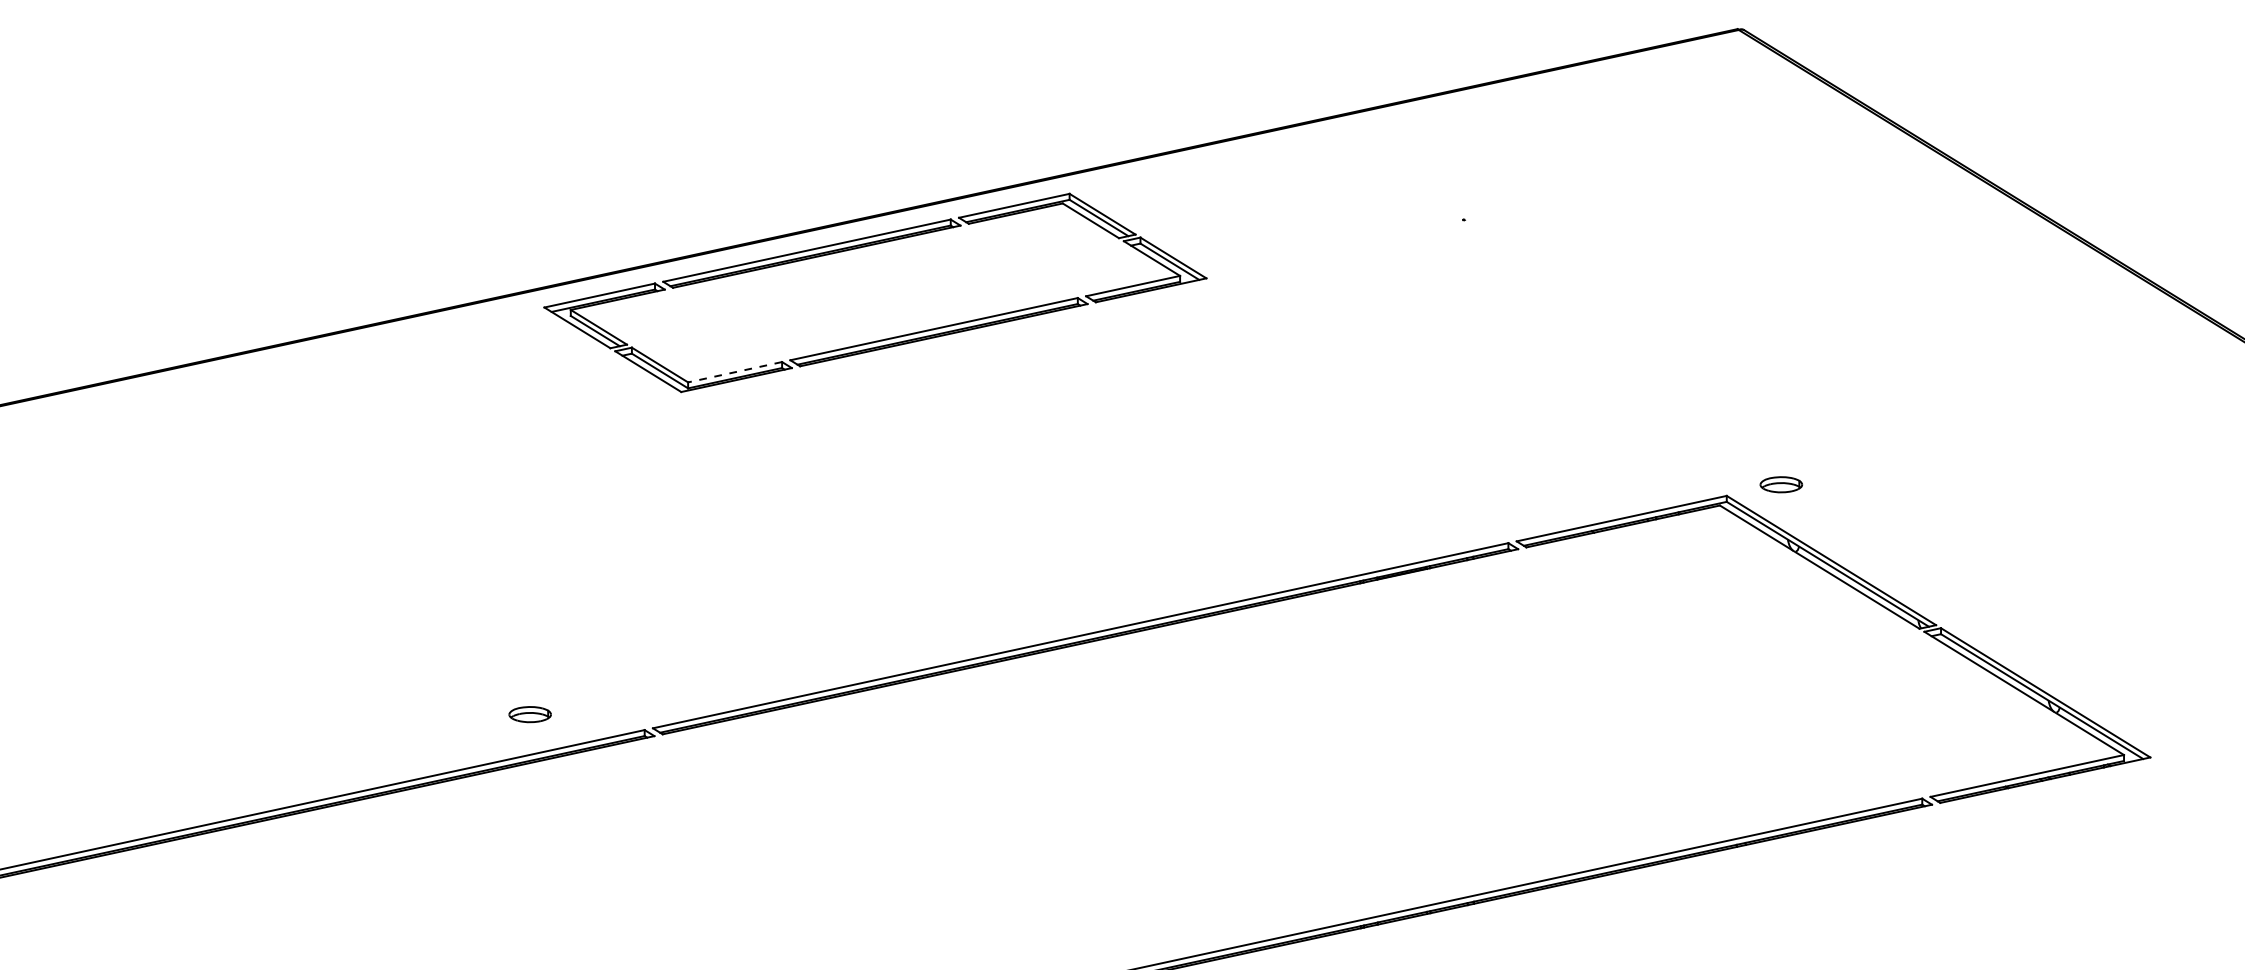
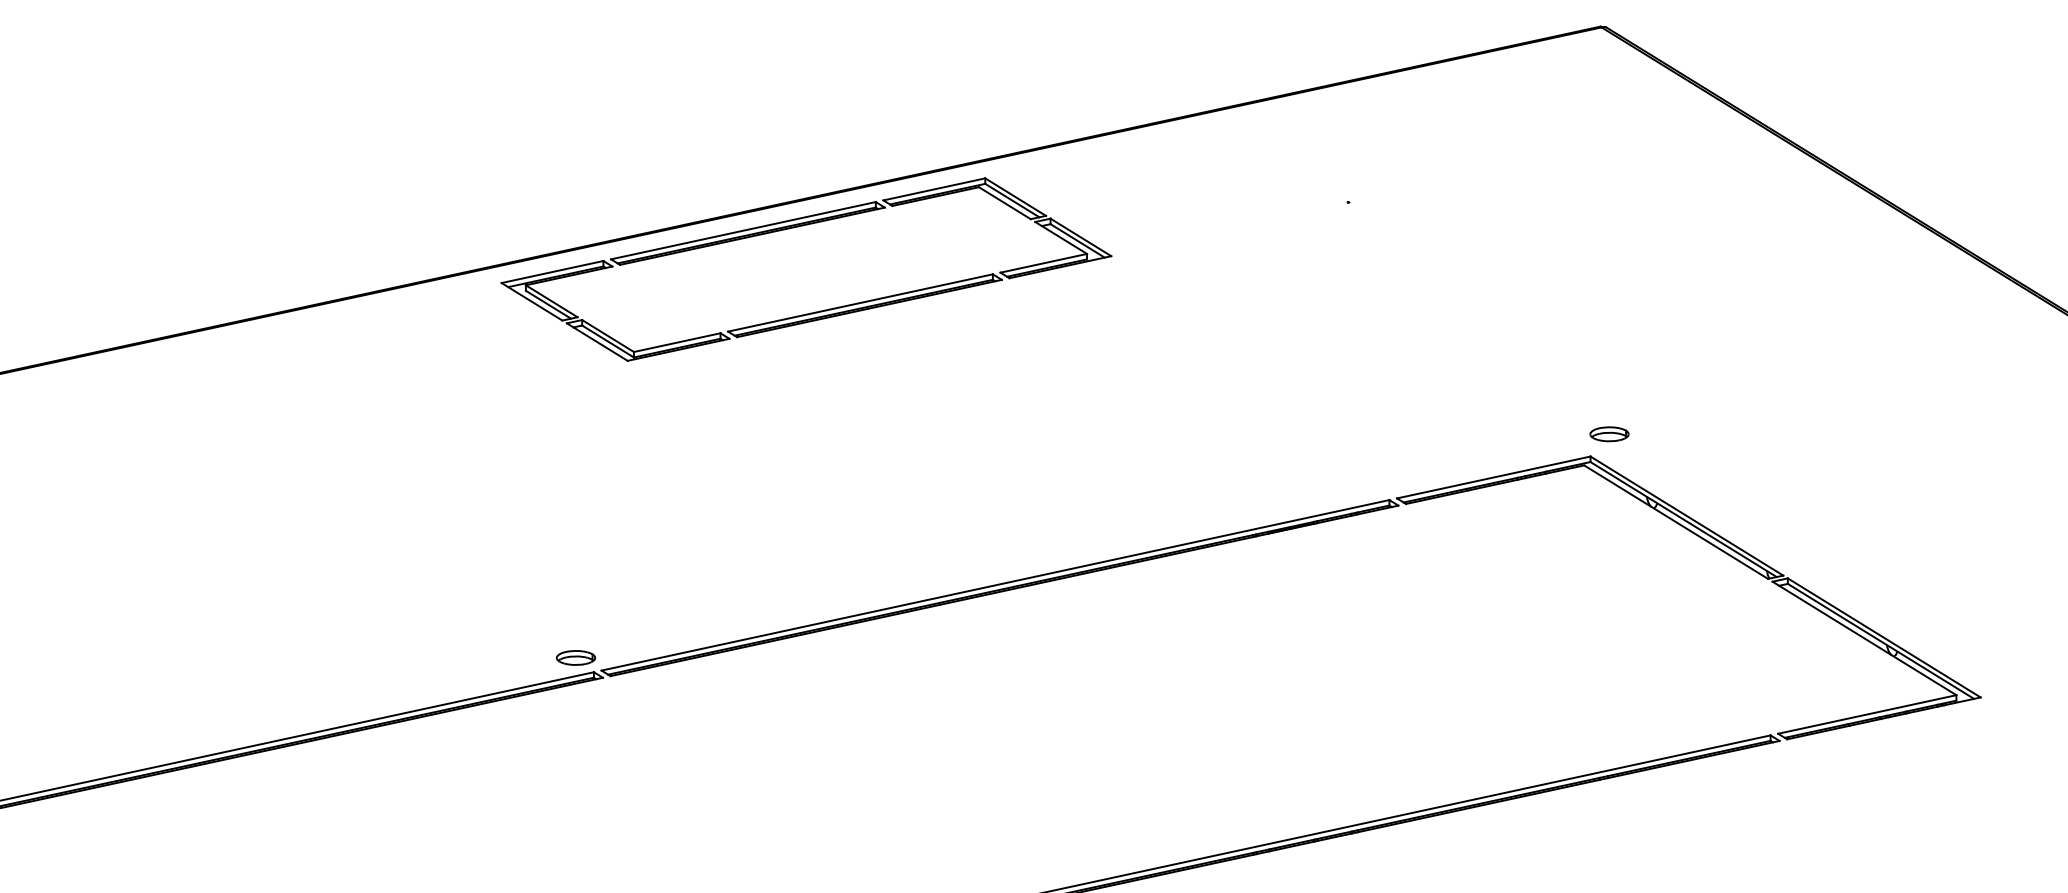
line: (734, 372) -> (676, 342), dashed -> solid
part: (1781, 484) -> (1609, 434), moved
part: (529, 714) -> (575, 657), moved

